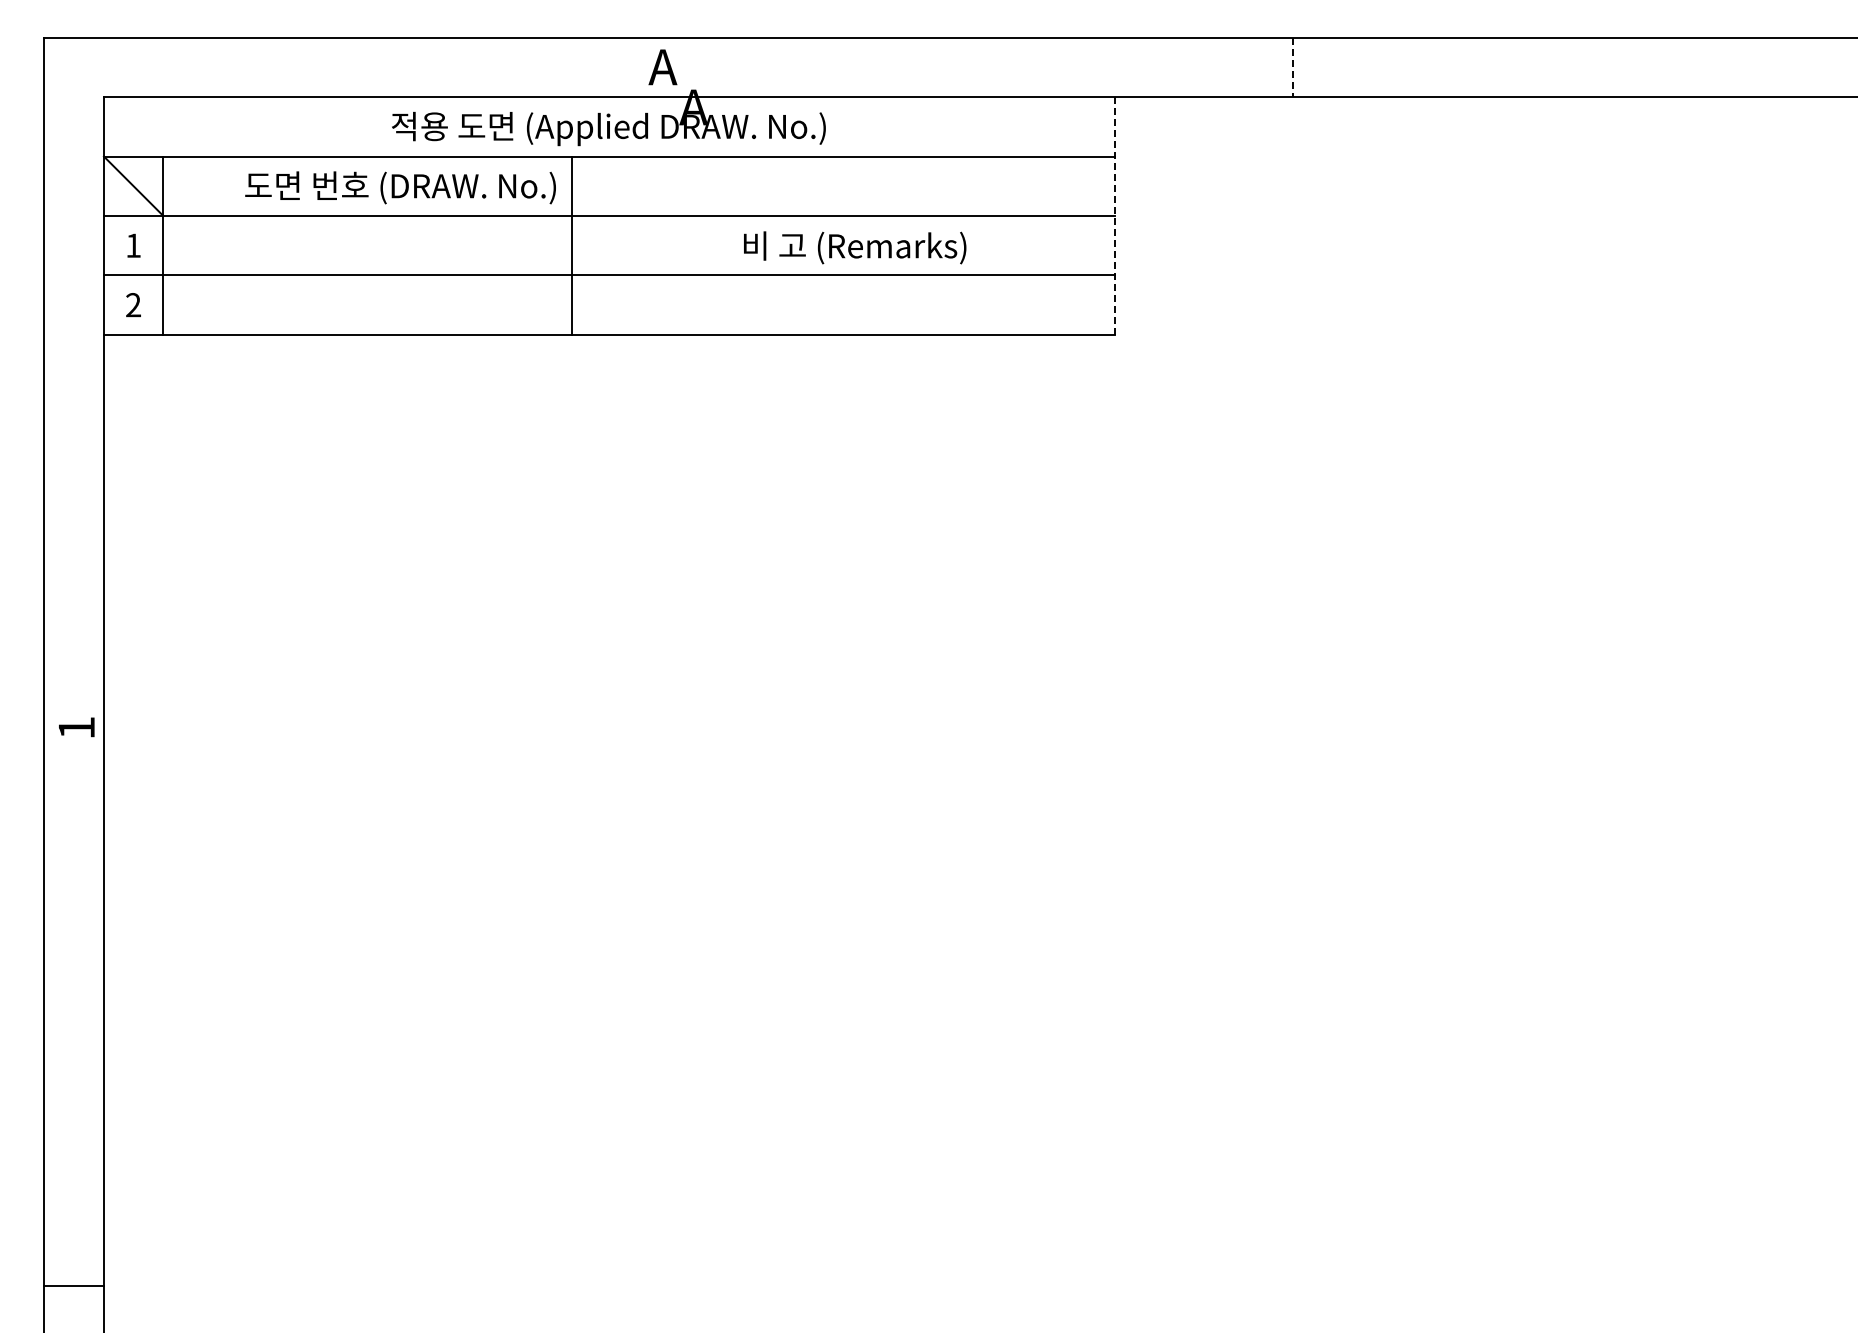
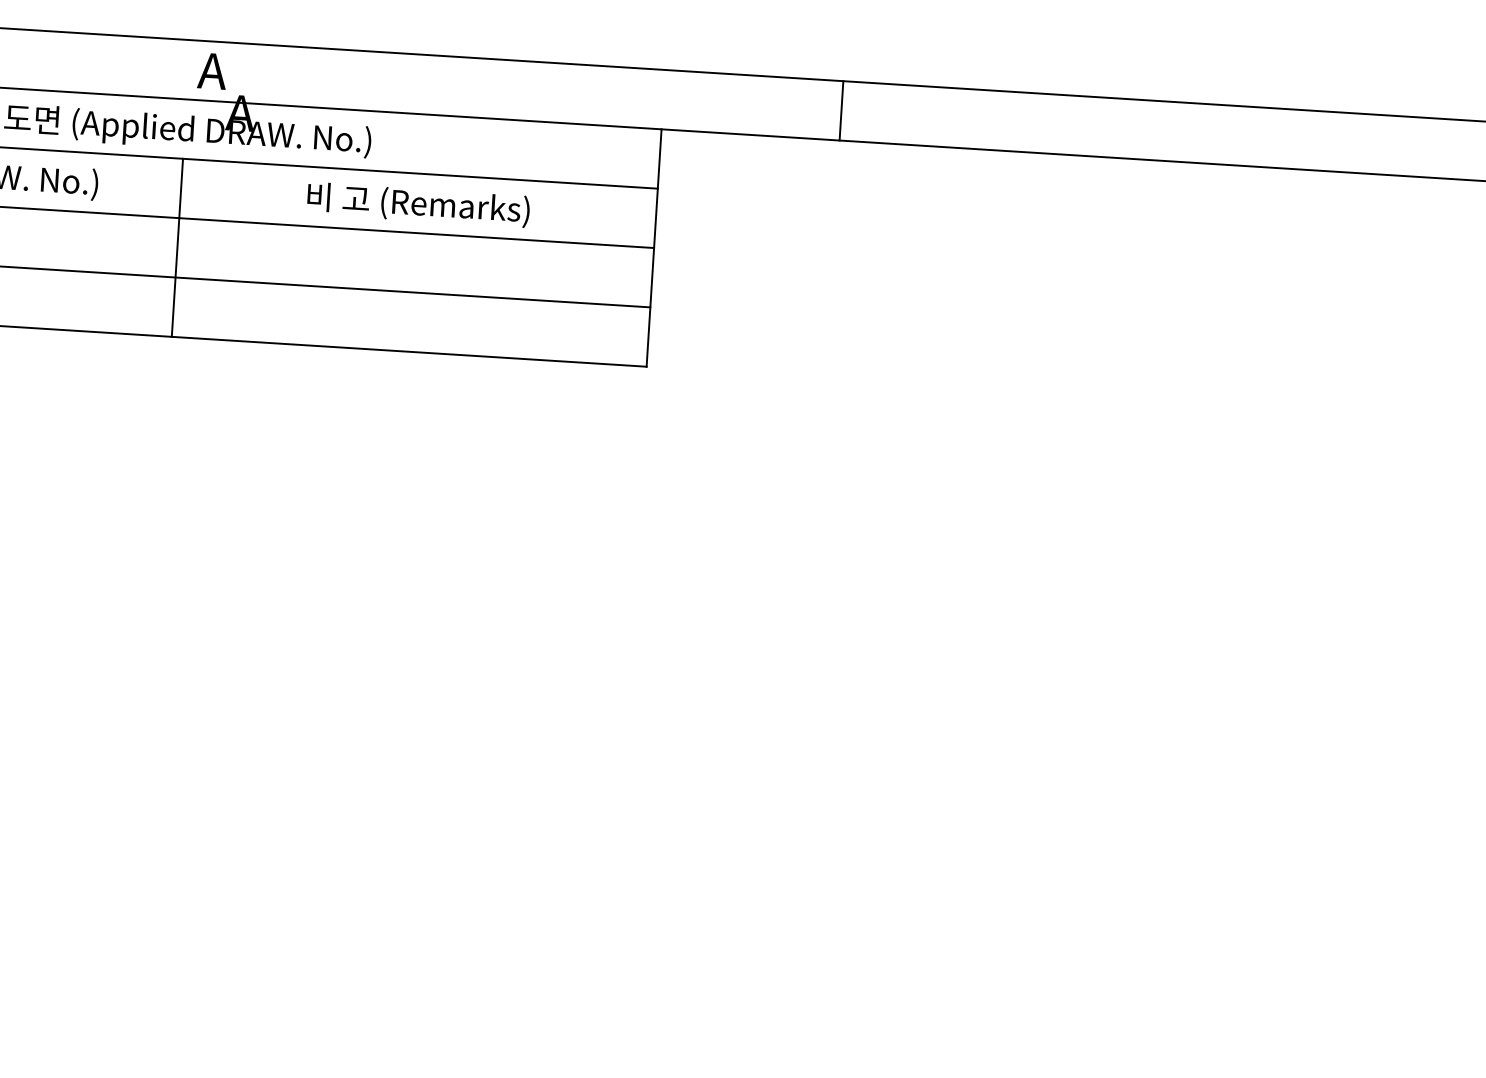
line: (1293, 67) -> (841, 111), dashed -> solid
line: (1114, 216) -> (653, 248), dashed -> solid
line: (572, 245) -> (177, 247), moved
text: (855, 247) -> (418, 204), moved

